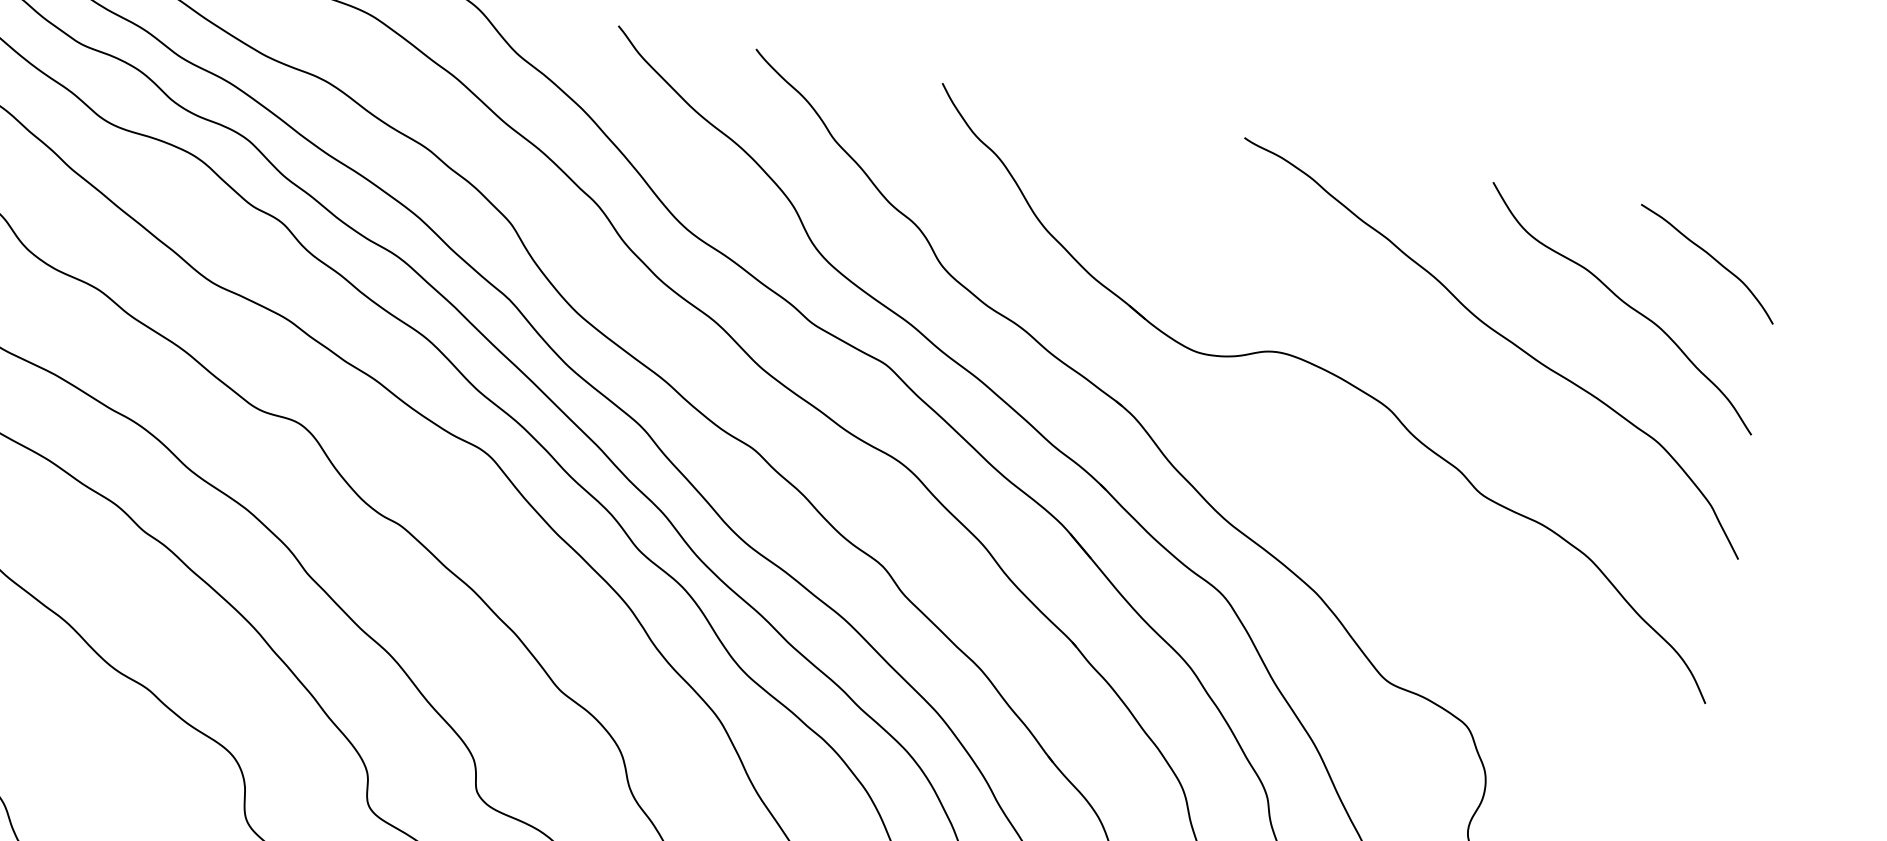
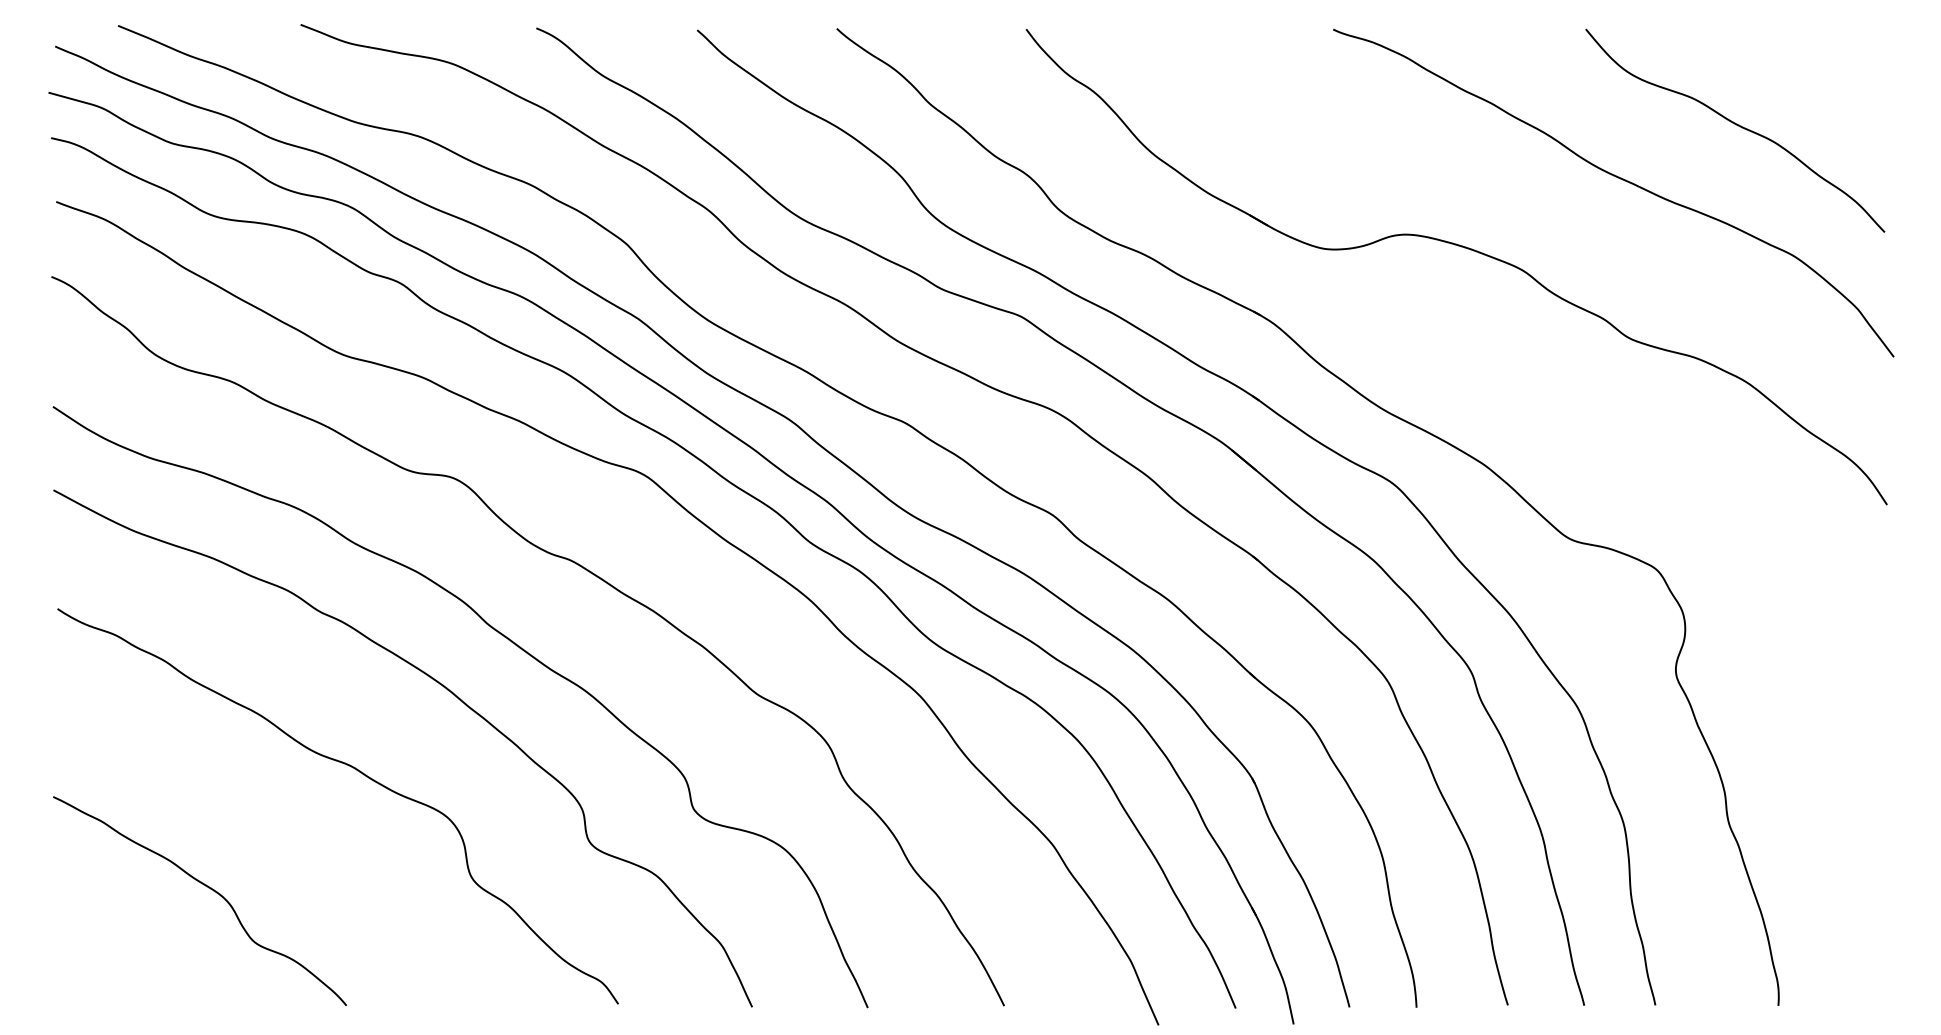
curve: (1711, 257) -> (1813, 64), removed

